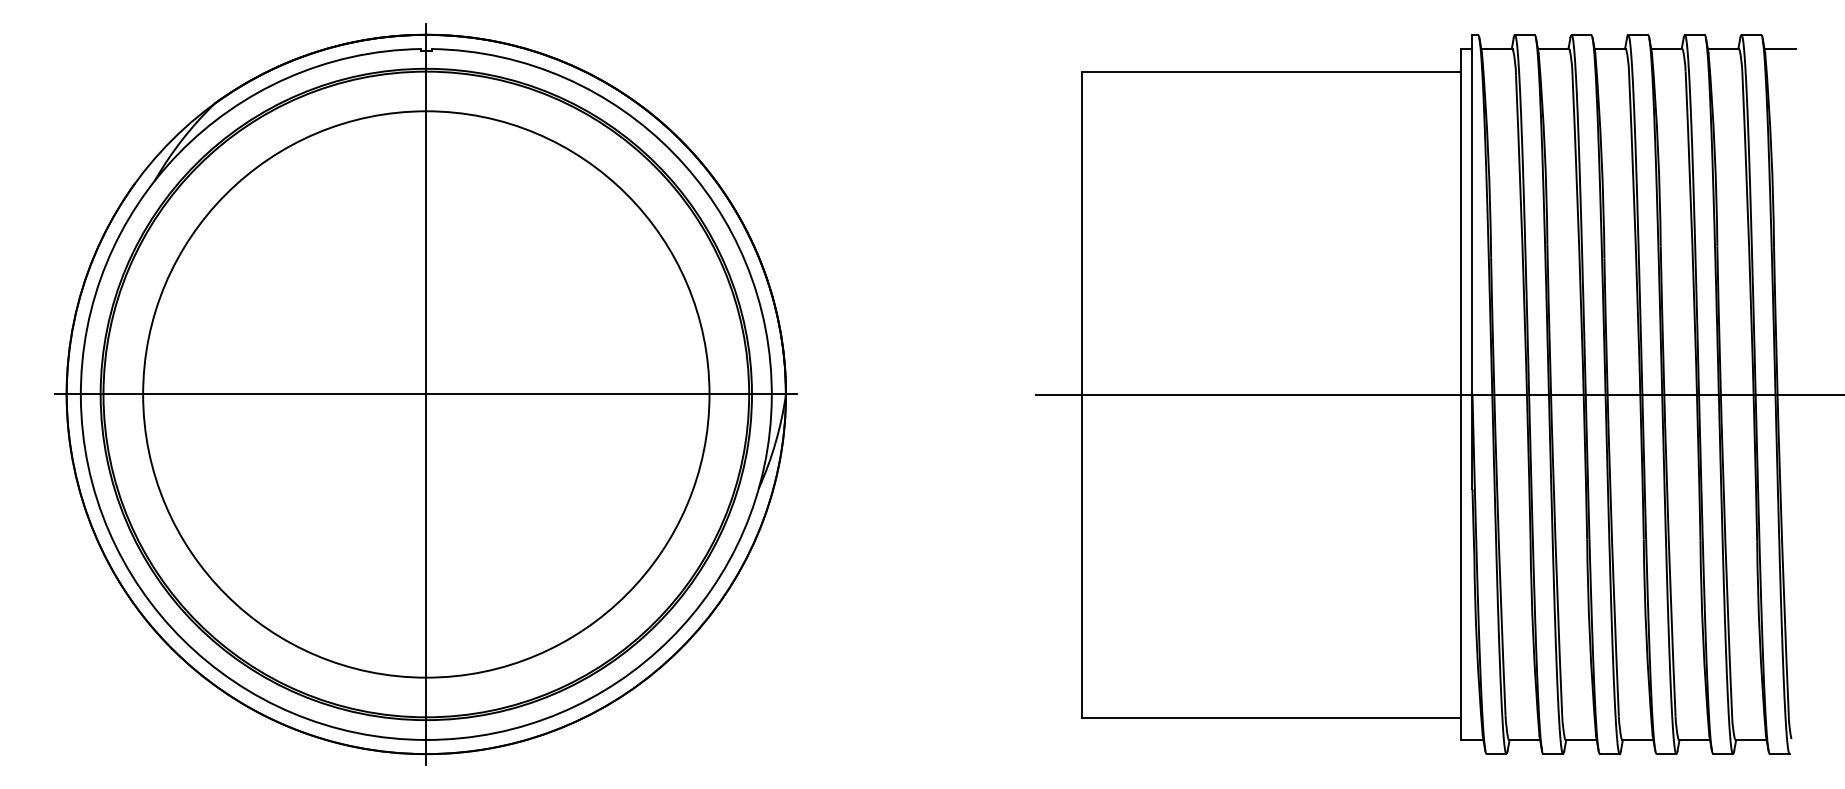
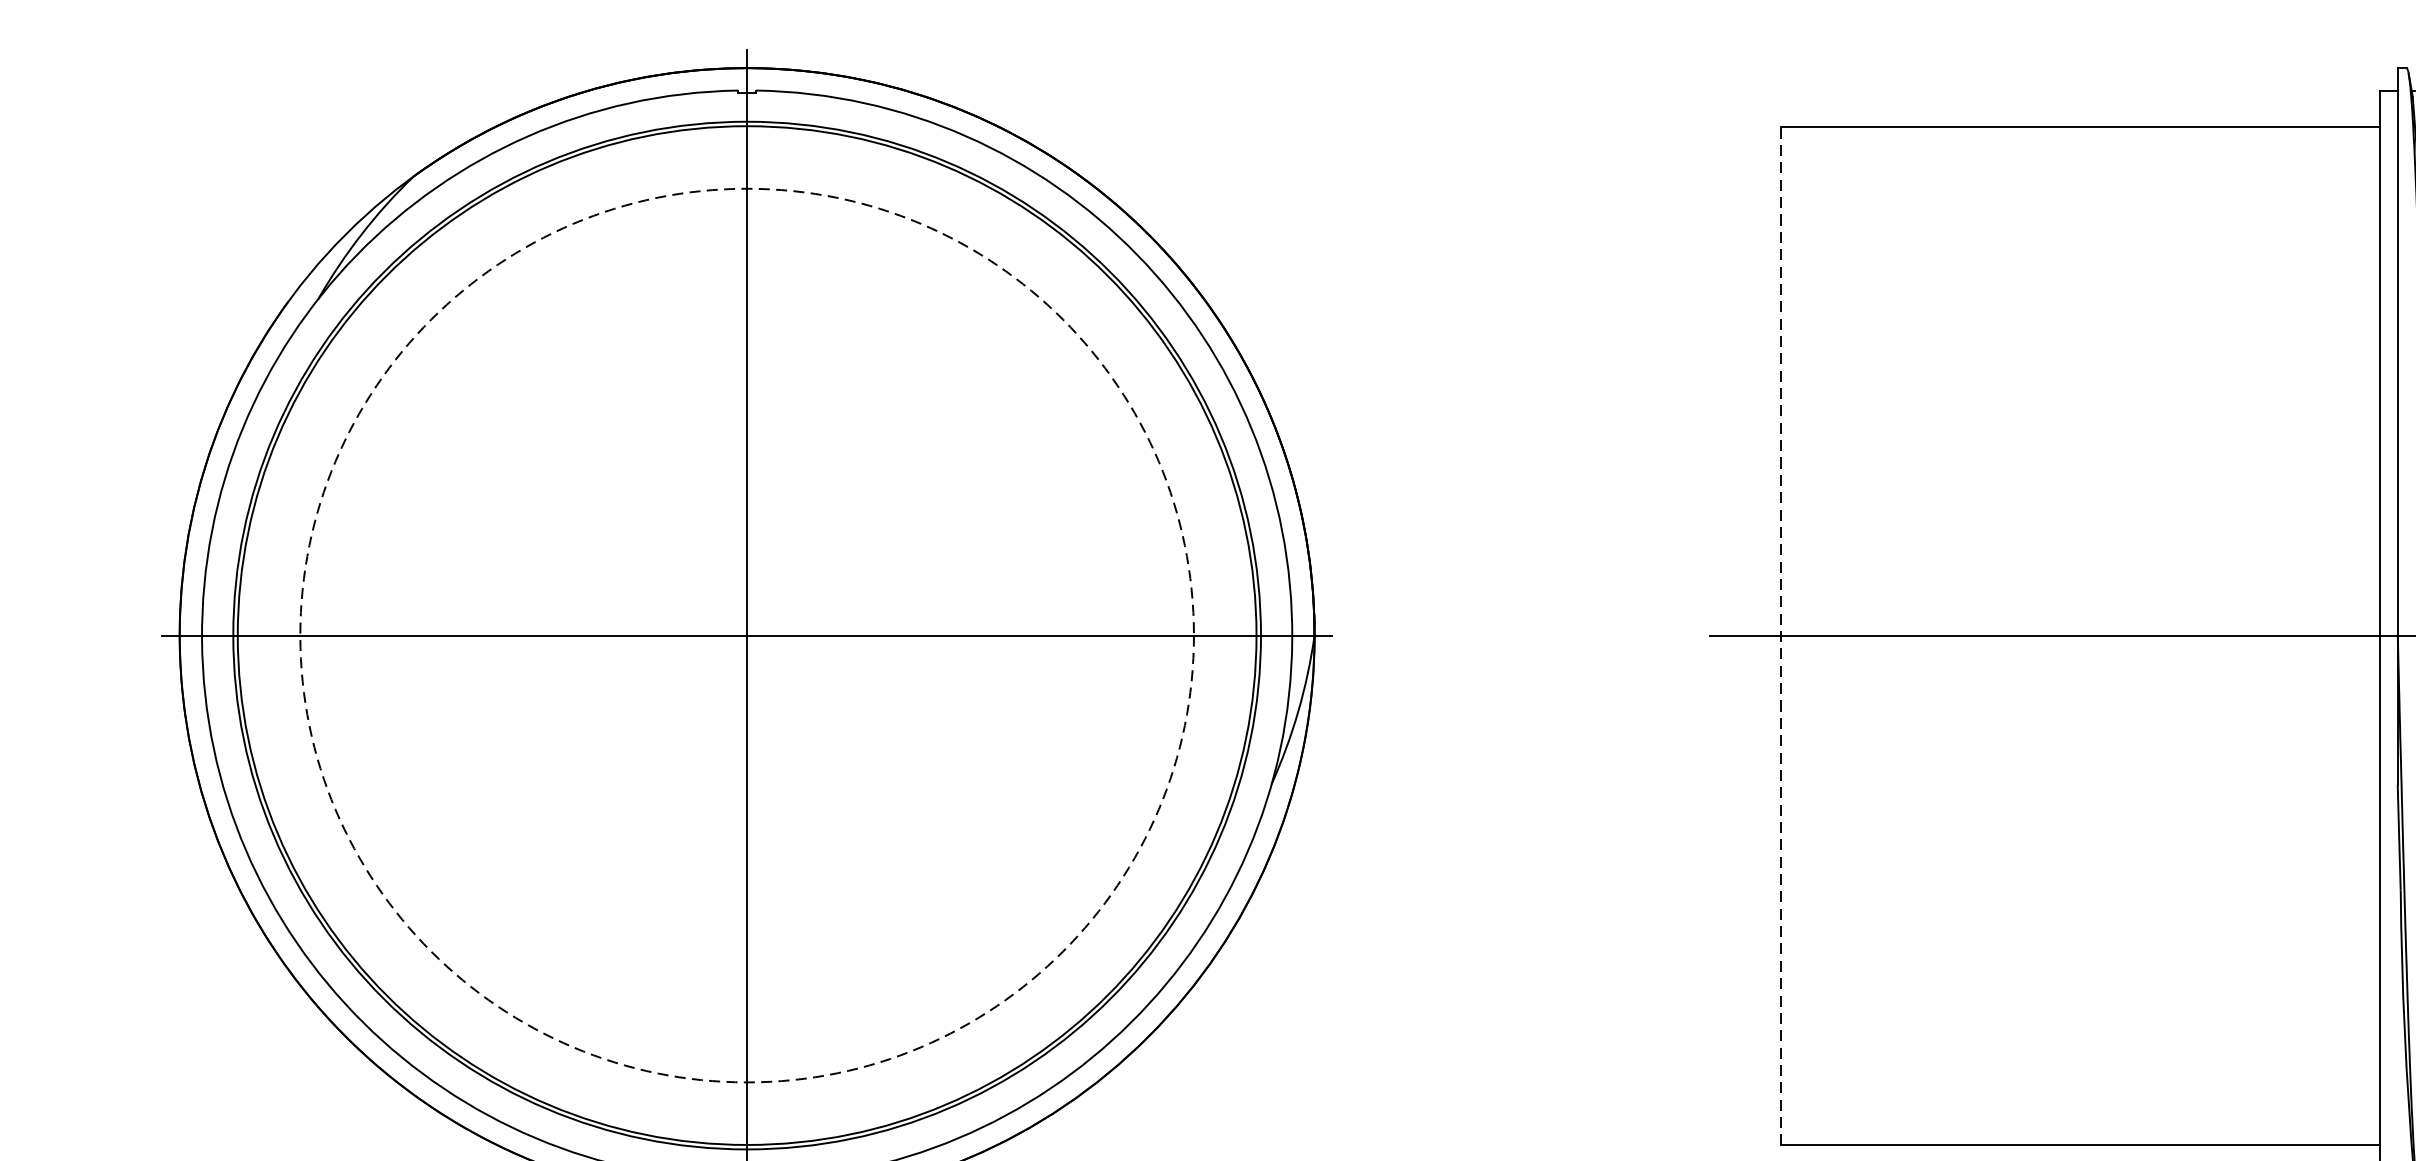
circle: (426, 394) -> (747, 635), solid -> dashed
line: (1081, 394) -> (1780, 635), solid -> dashed

